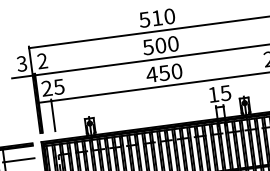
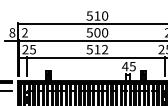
text: (22, 63) -> (12, 32), 3 -> 8
text: (164, 72) -> (97, 49), 450 -> 512
text: (213, 94) -> (125, 66), 15 -> 45

